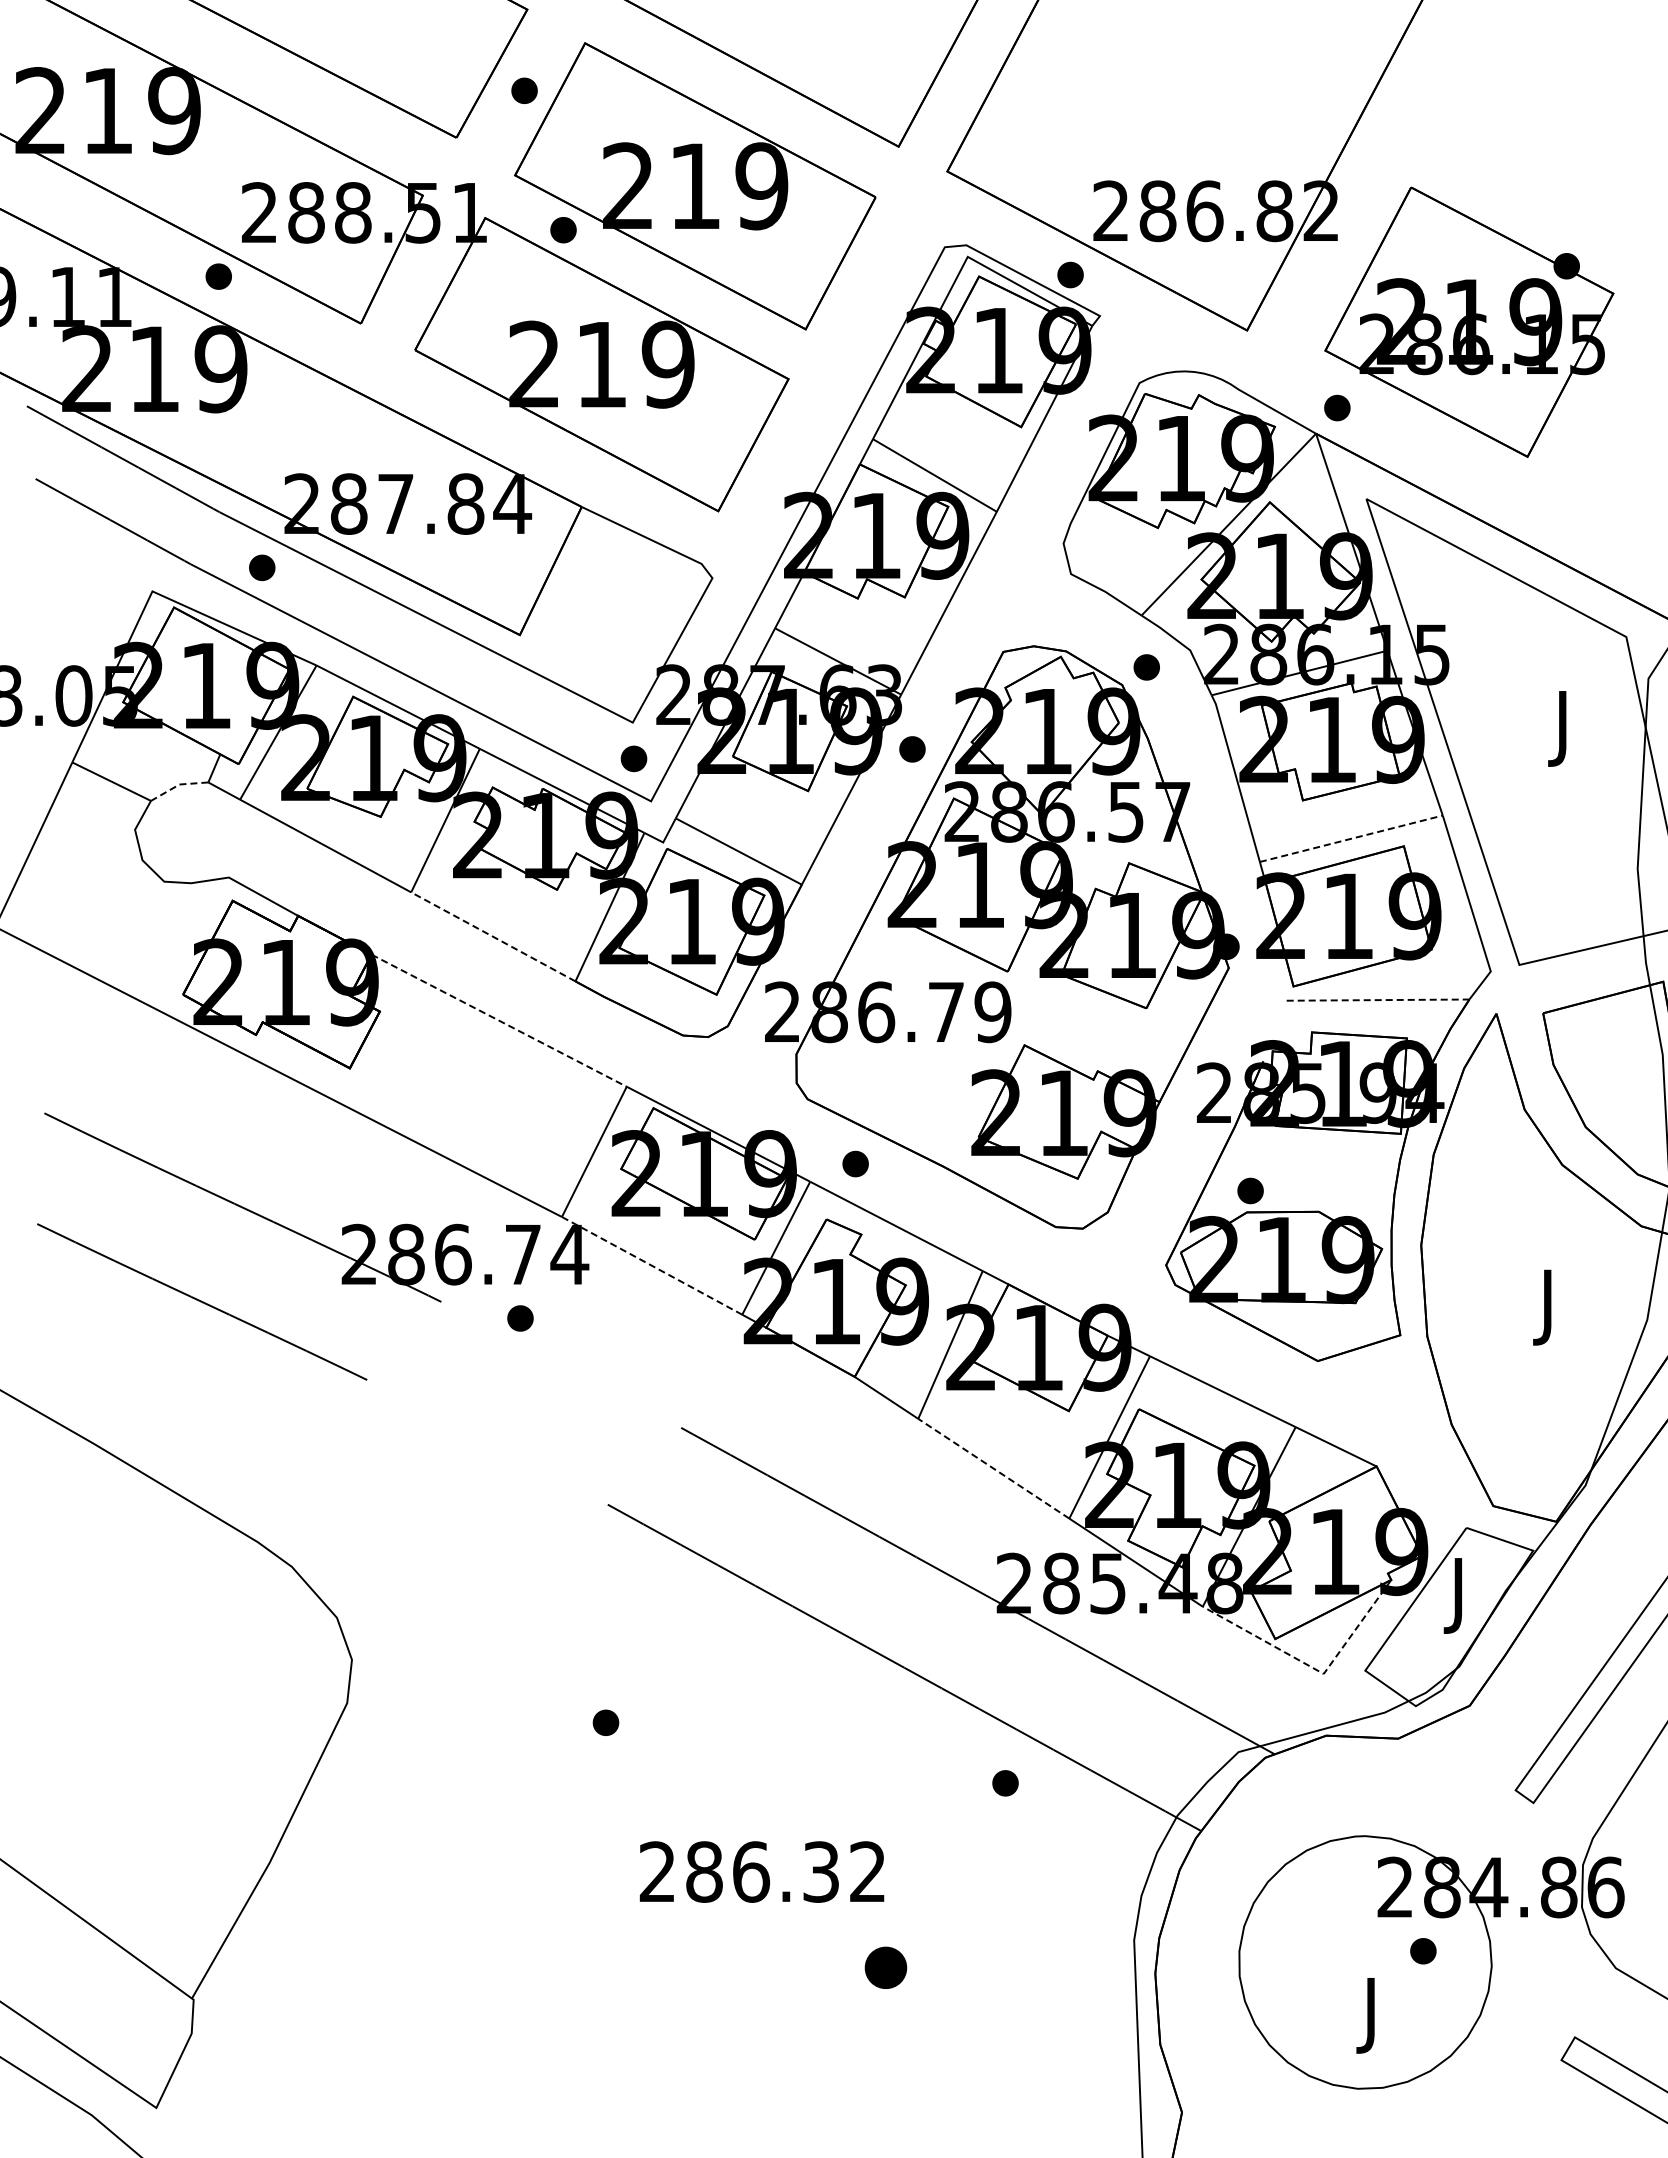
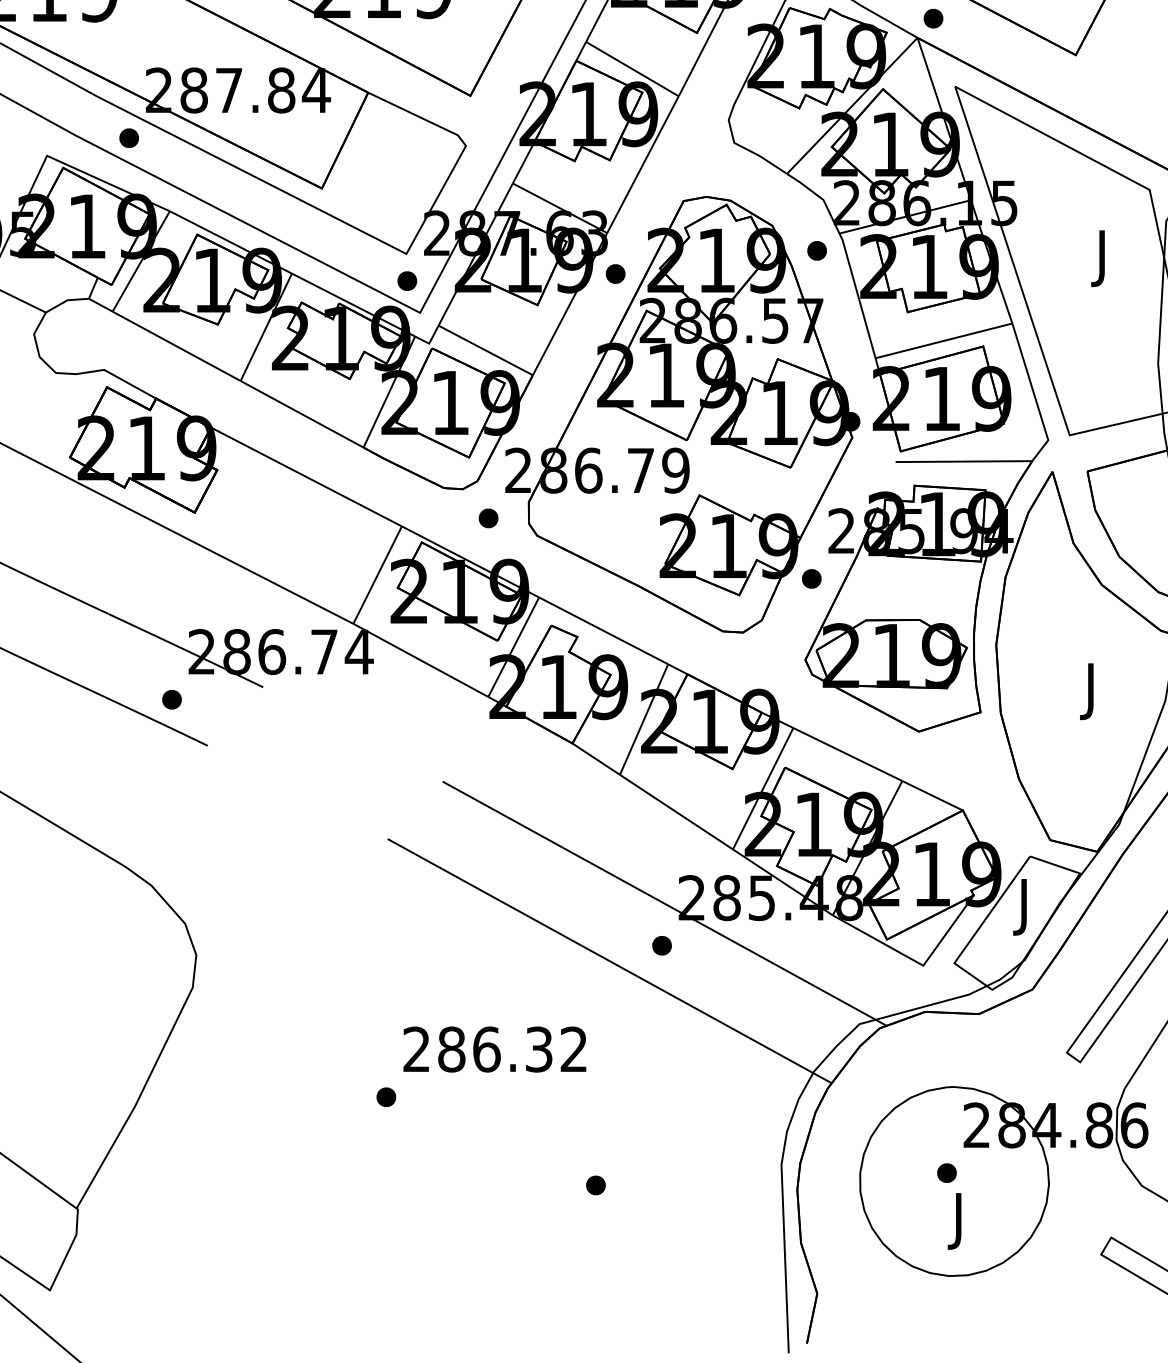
part: (1146, 667) -> (816, 250), moved
line: (177, 785) -> (65, 301), dashed -> solid
line: (1351, 838) -> (944, 340), dashed -> solid
line: (492, 936) -> (301, 414), dashed -> solid
line: (1378, 1000) -> (964, 461), dashed -> solid
line: (499, 1020) -> (306, 476), dashed -> solid
part: (855, 1163) -> (488, 517), moved
part: (1250, 1190) -> (811, 578), moved
line: (652, 1265) -> (421, 660), dashed -> solid
part: (520, 1318) -> (172, 699), moved
line: (993, 1468) -> (676, 811), dashed -> solid
line: (1314, 1668) -> (916, 961), dashed -> solid
part: (605, 1722) -> (386, 1097), moved
part: (1005, 1783) -> (662, 945), moved
text: (761, 1871) -> (494, 1049), moved
part: (1423, 1951) -> (947, 1173), moved
part: (886, 1967) -> (596, 1185), size x0.62

